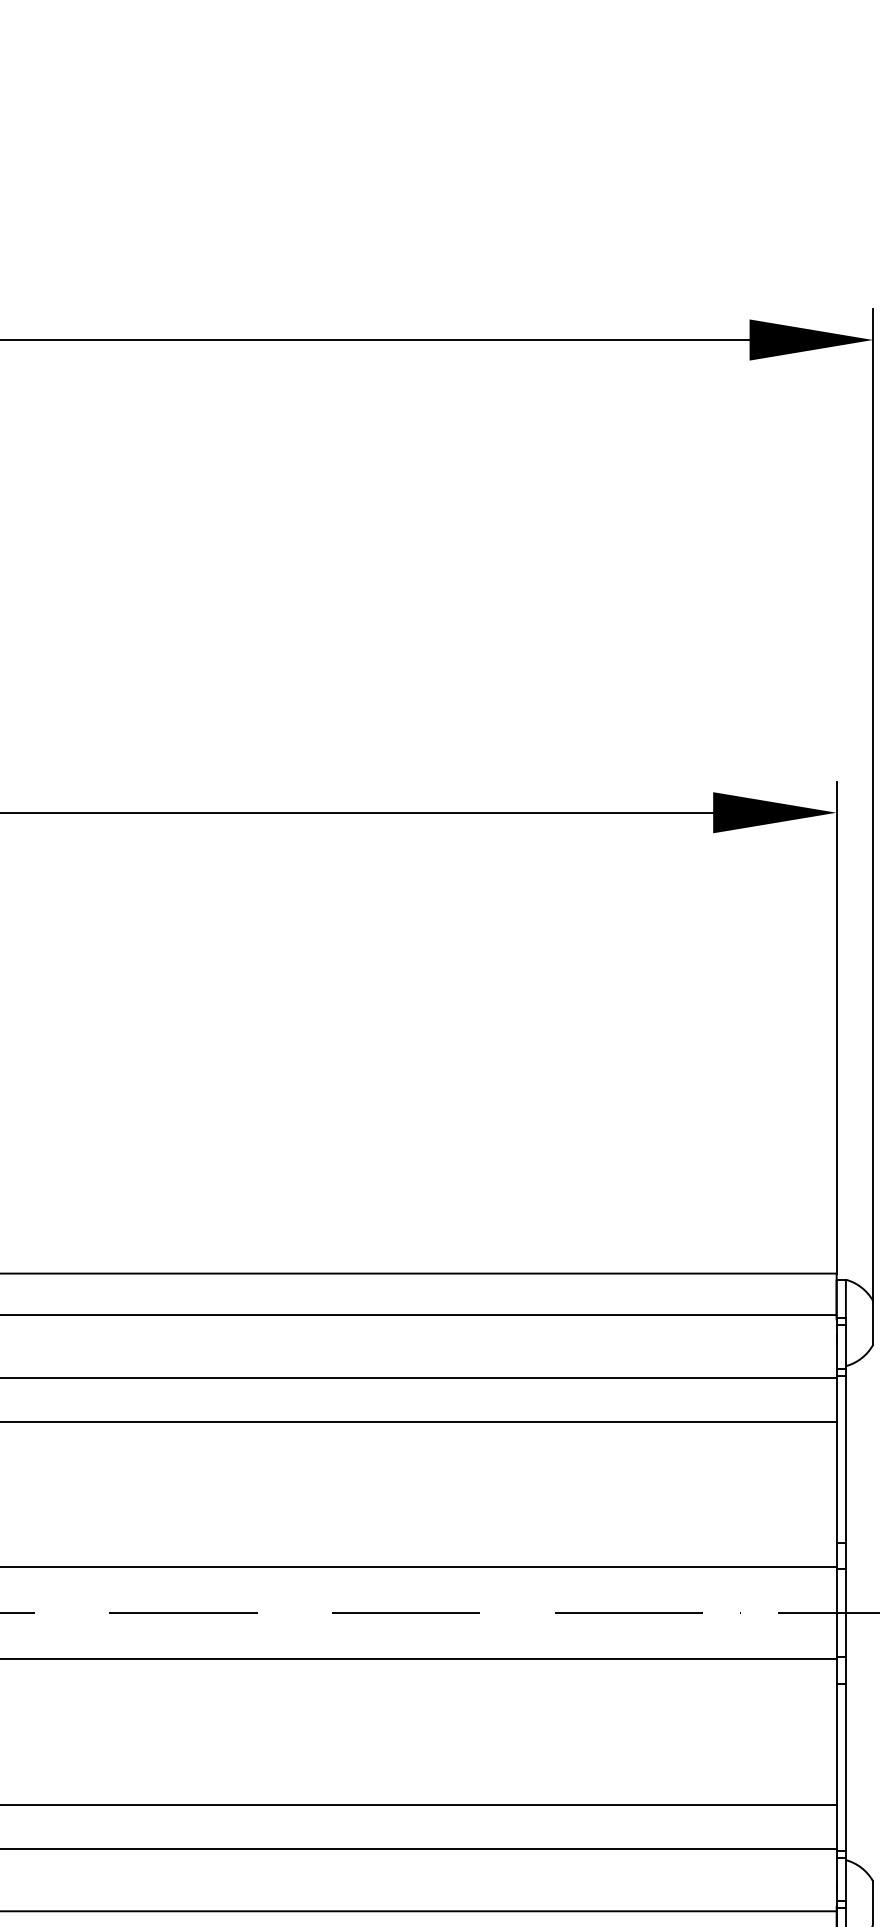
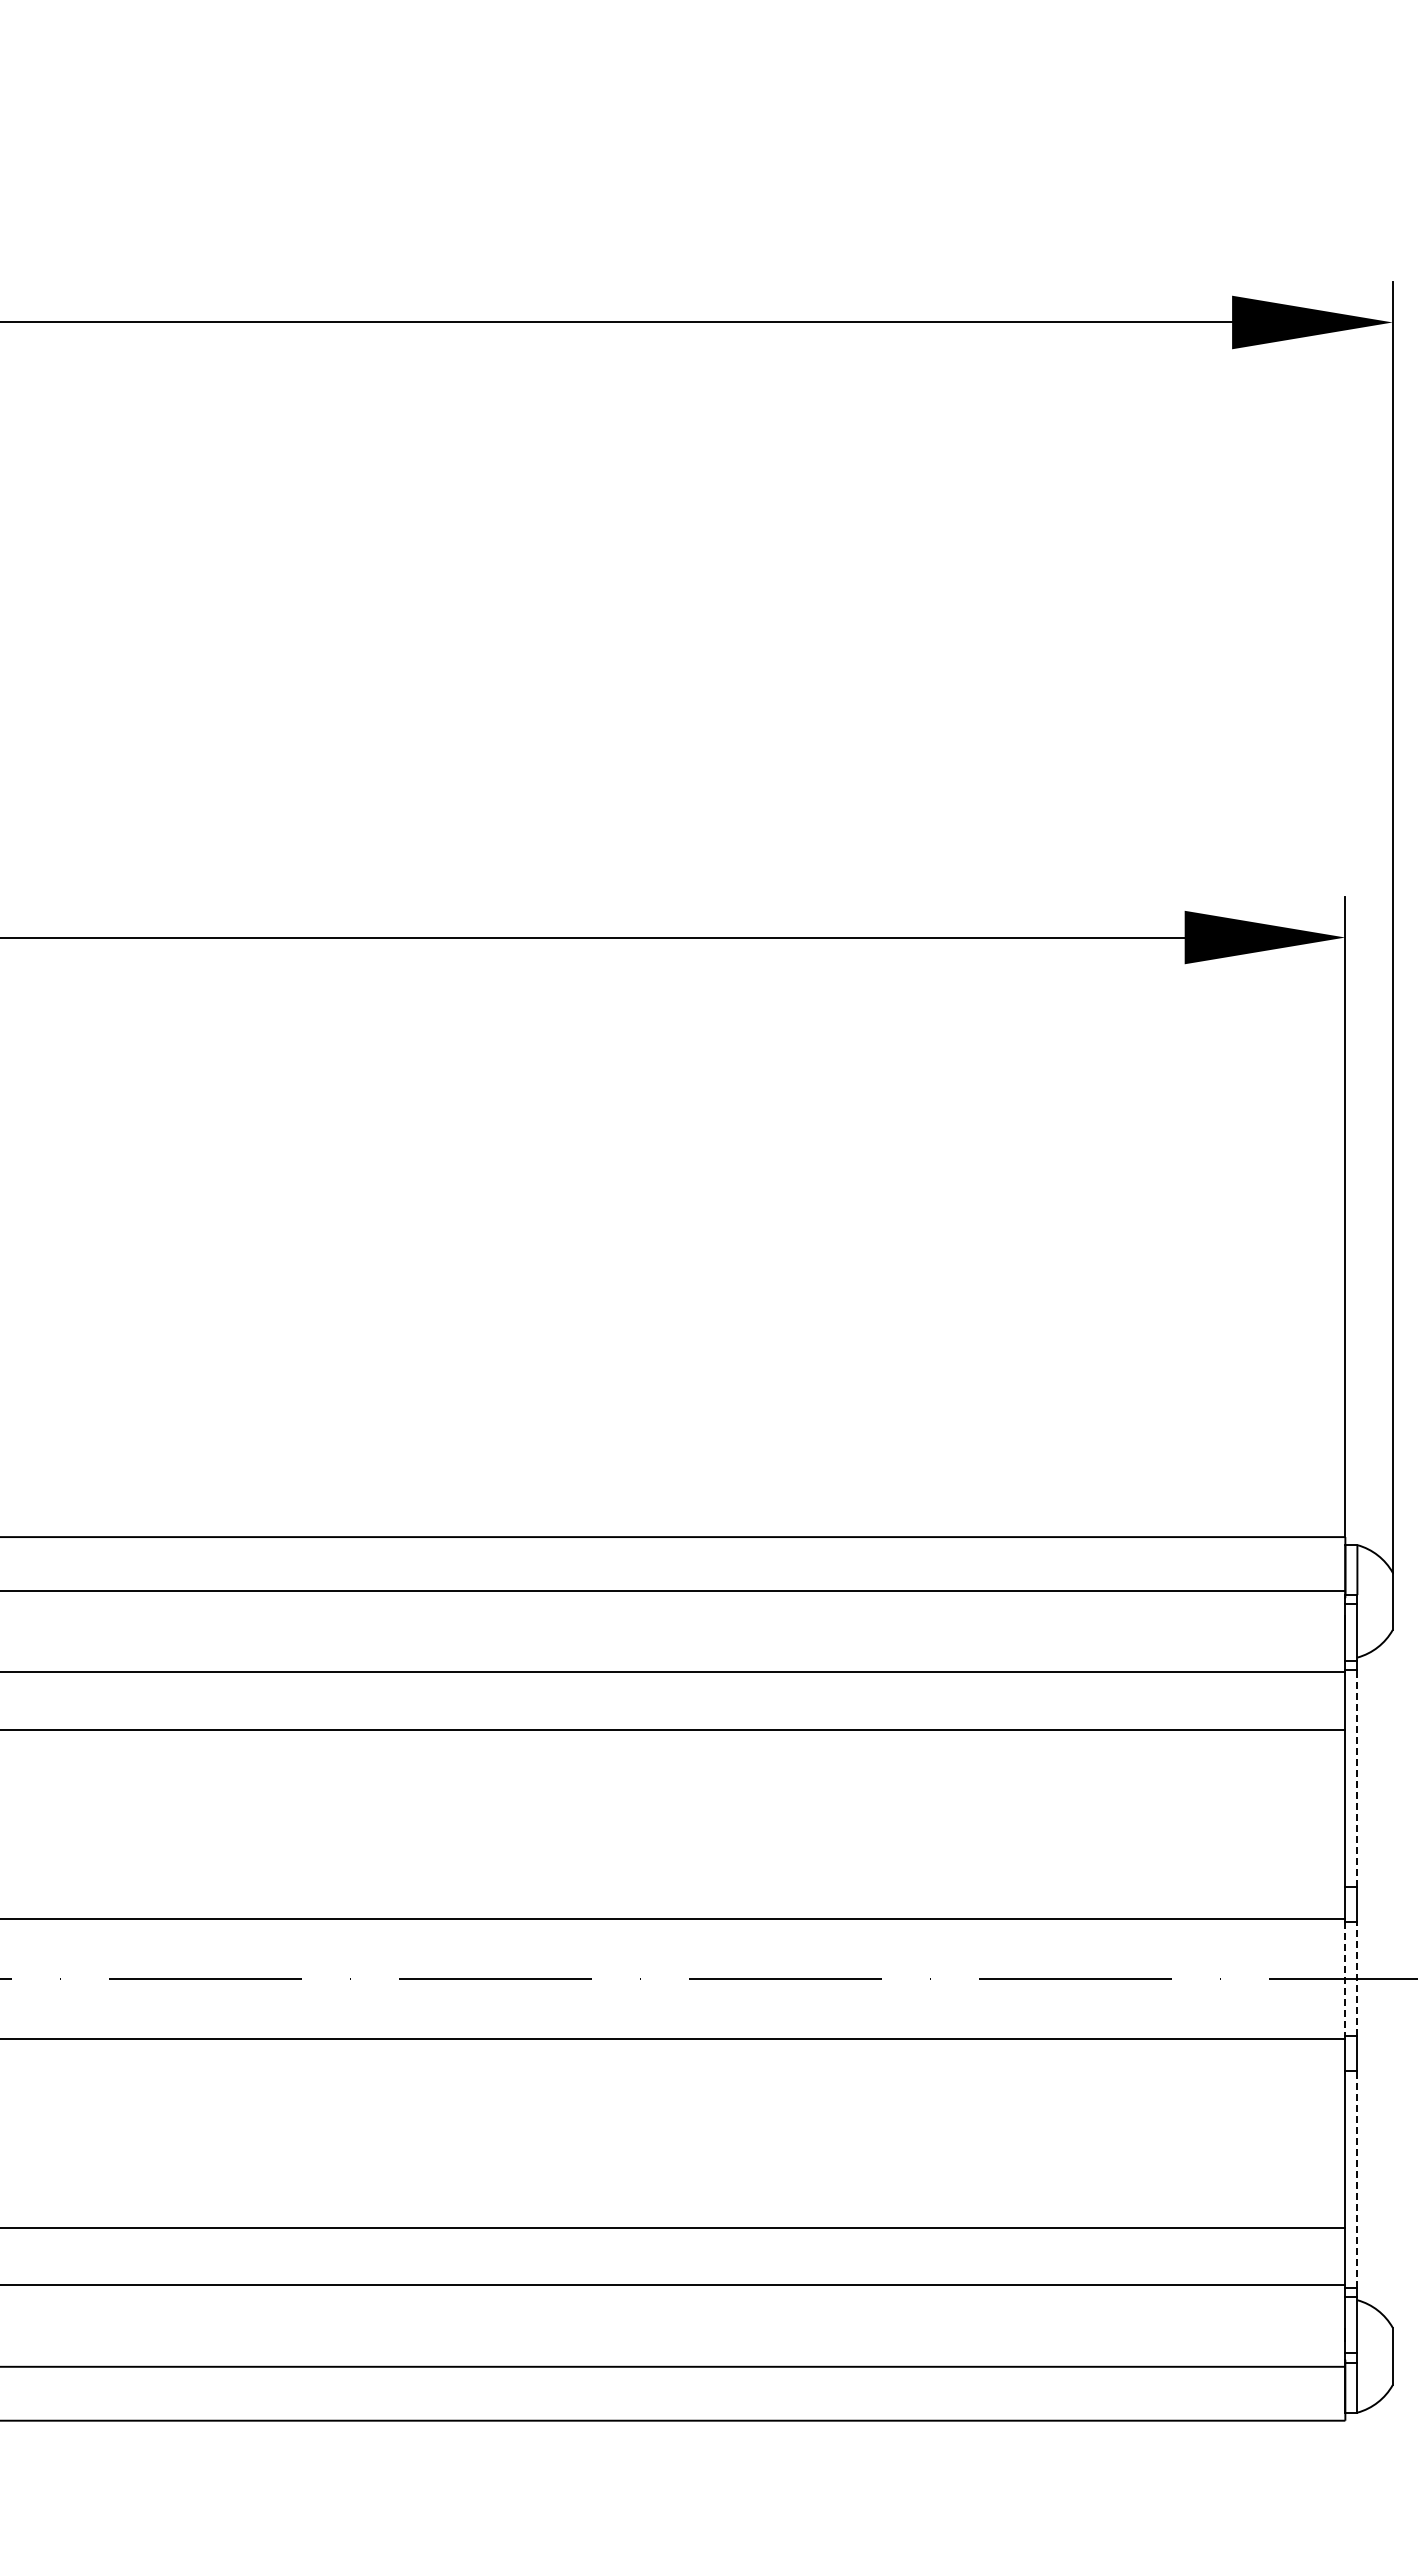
line: (845, 1459) -> (1357, 1778), solid -> dashed
line: (836, 1612) -> (1345, 1978), solid -> dashed
line: (845, 1612) -> (1357, 1978), solid -> dashed
line: (845, 1767) -> (1357, 2179), solid -> dashed

